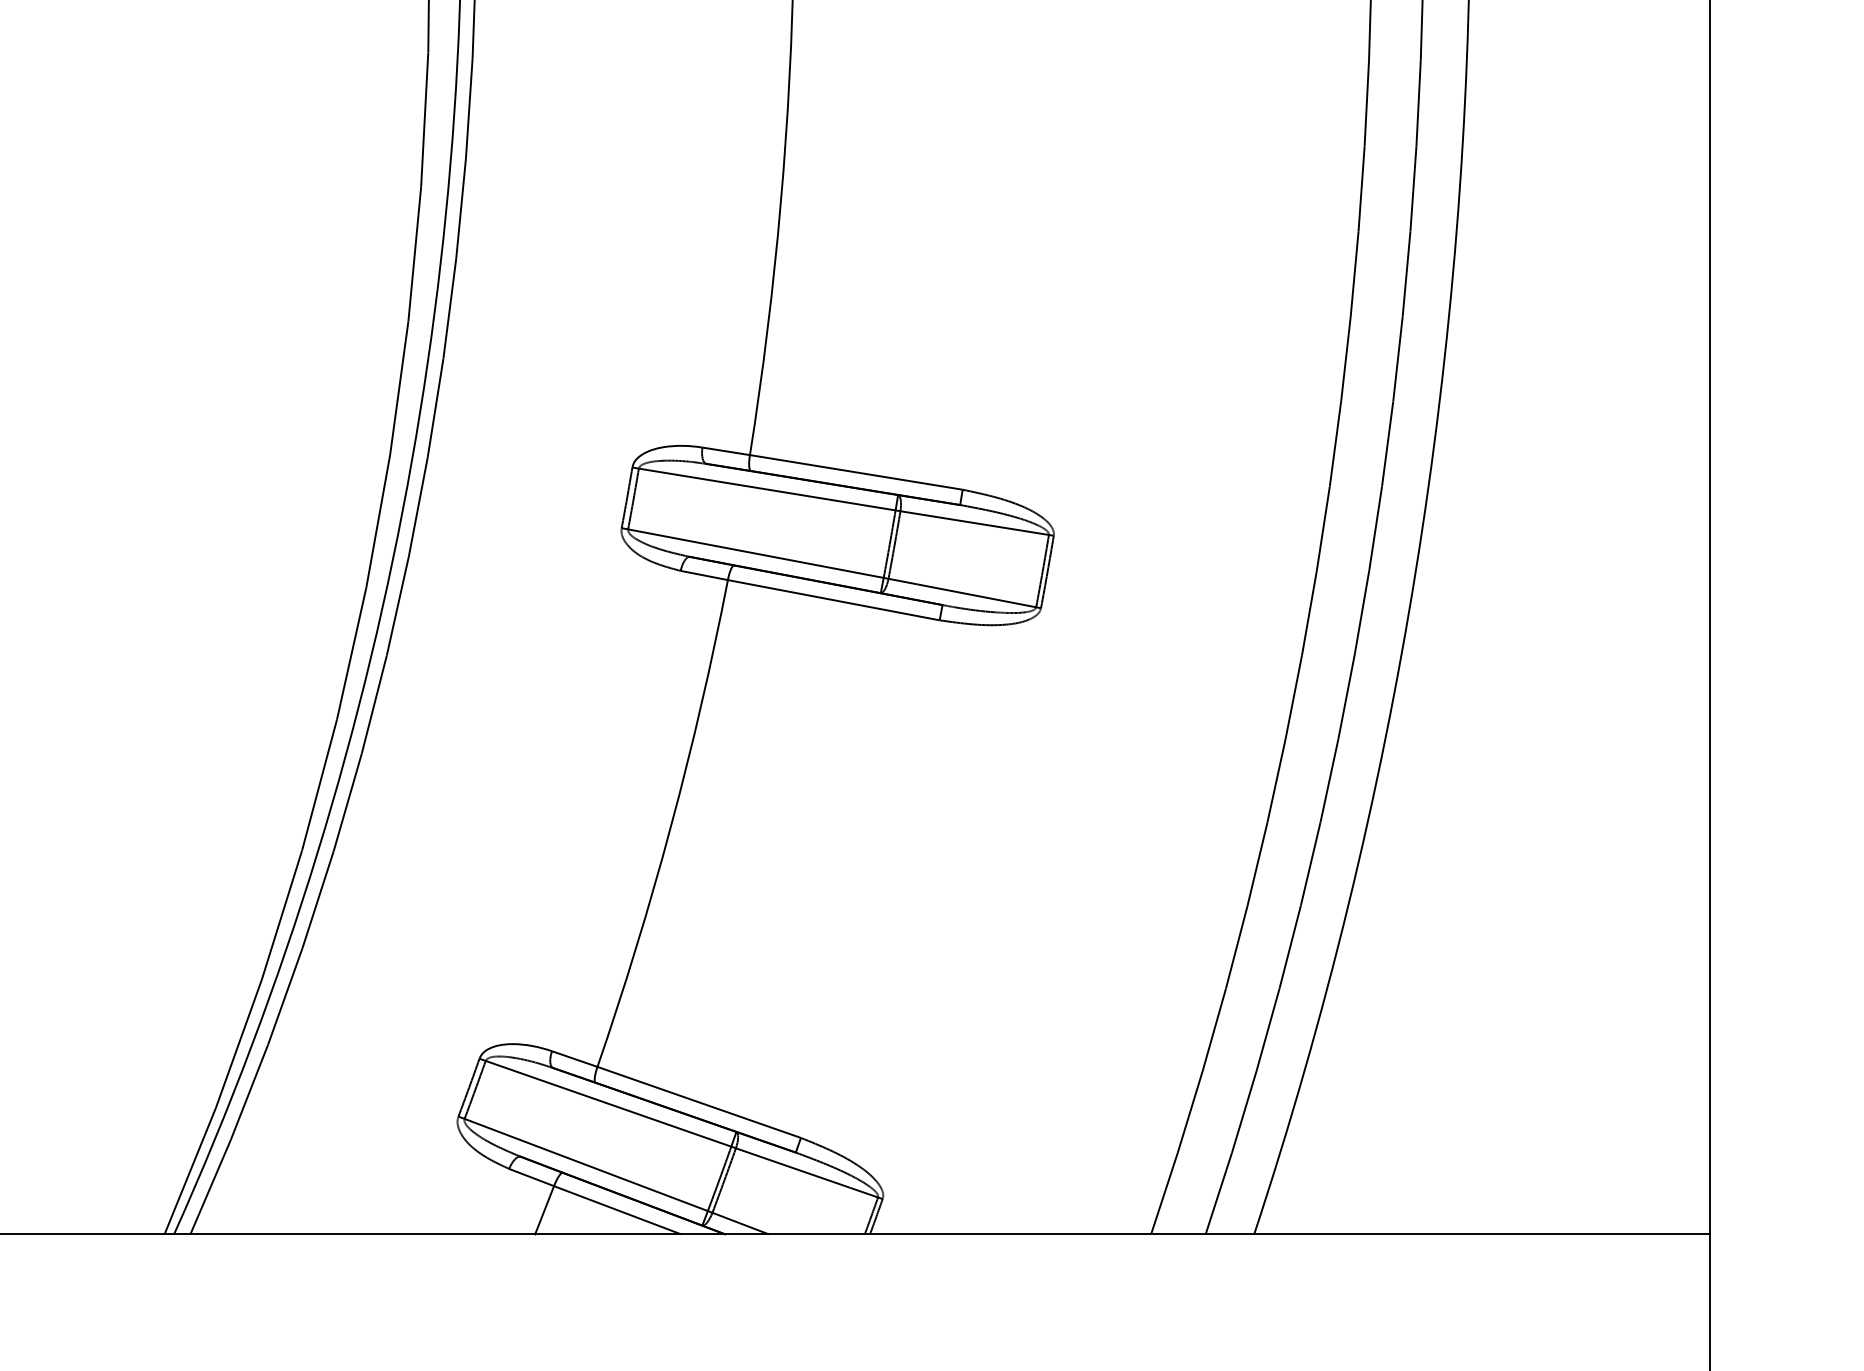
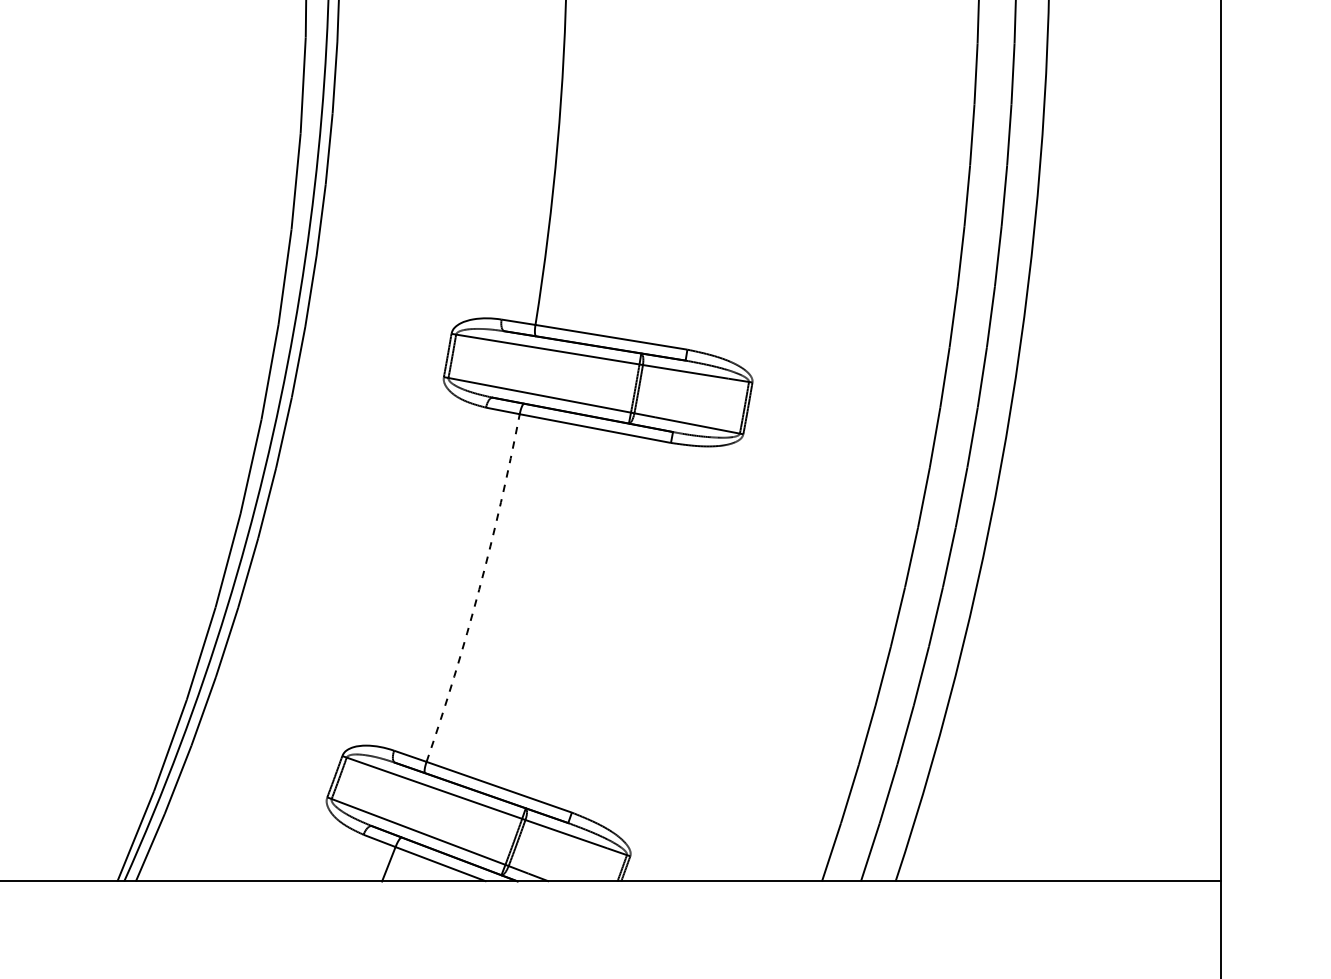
arc: (671, 825) -> (479, 589), solid -> dashed

